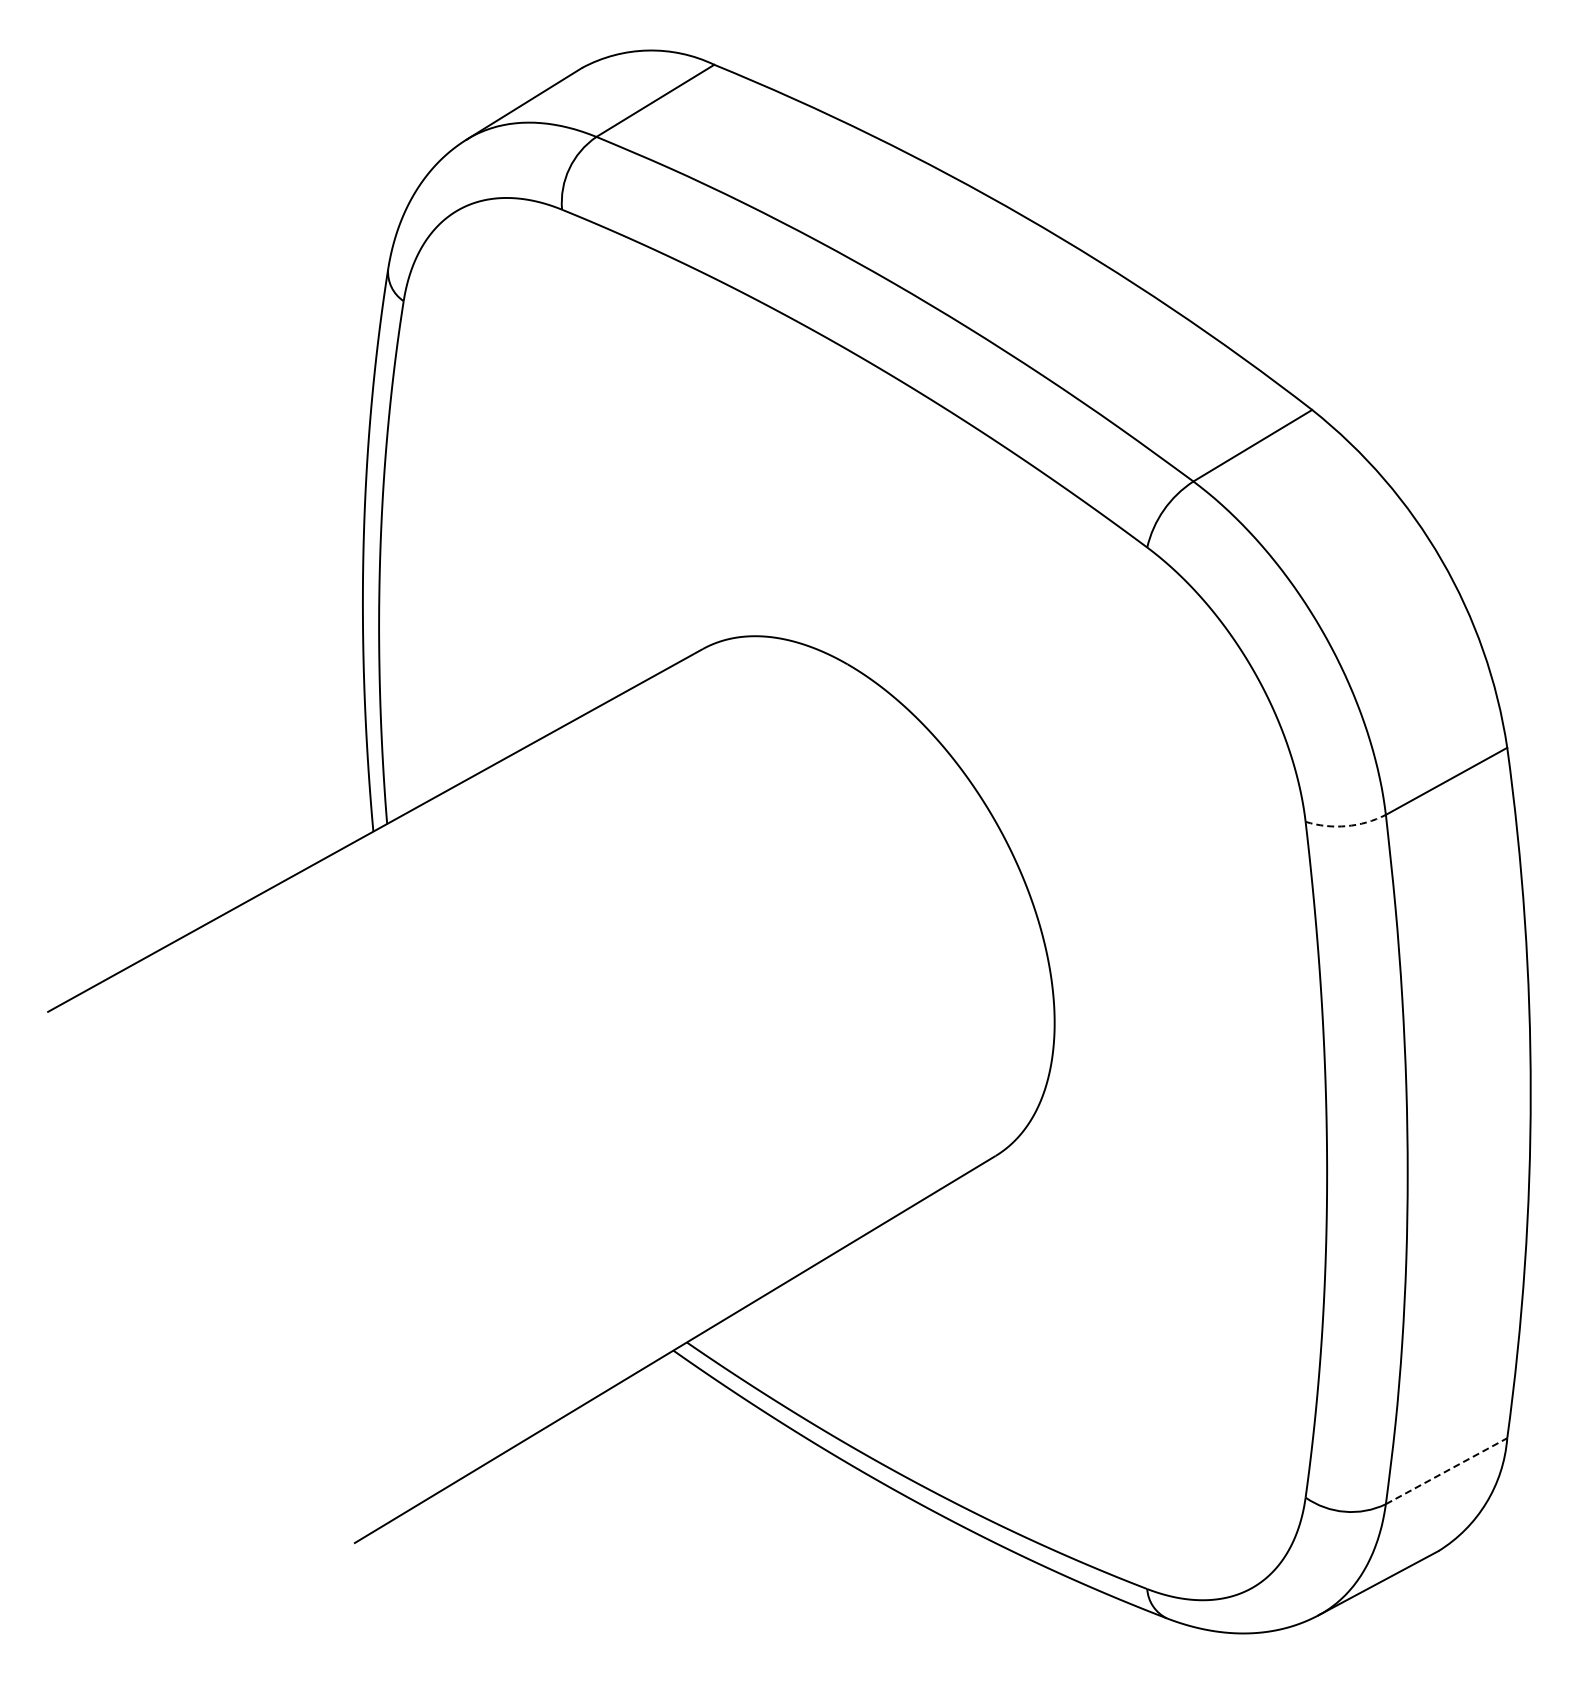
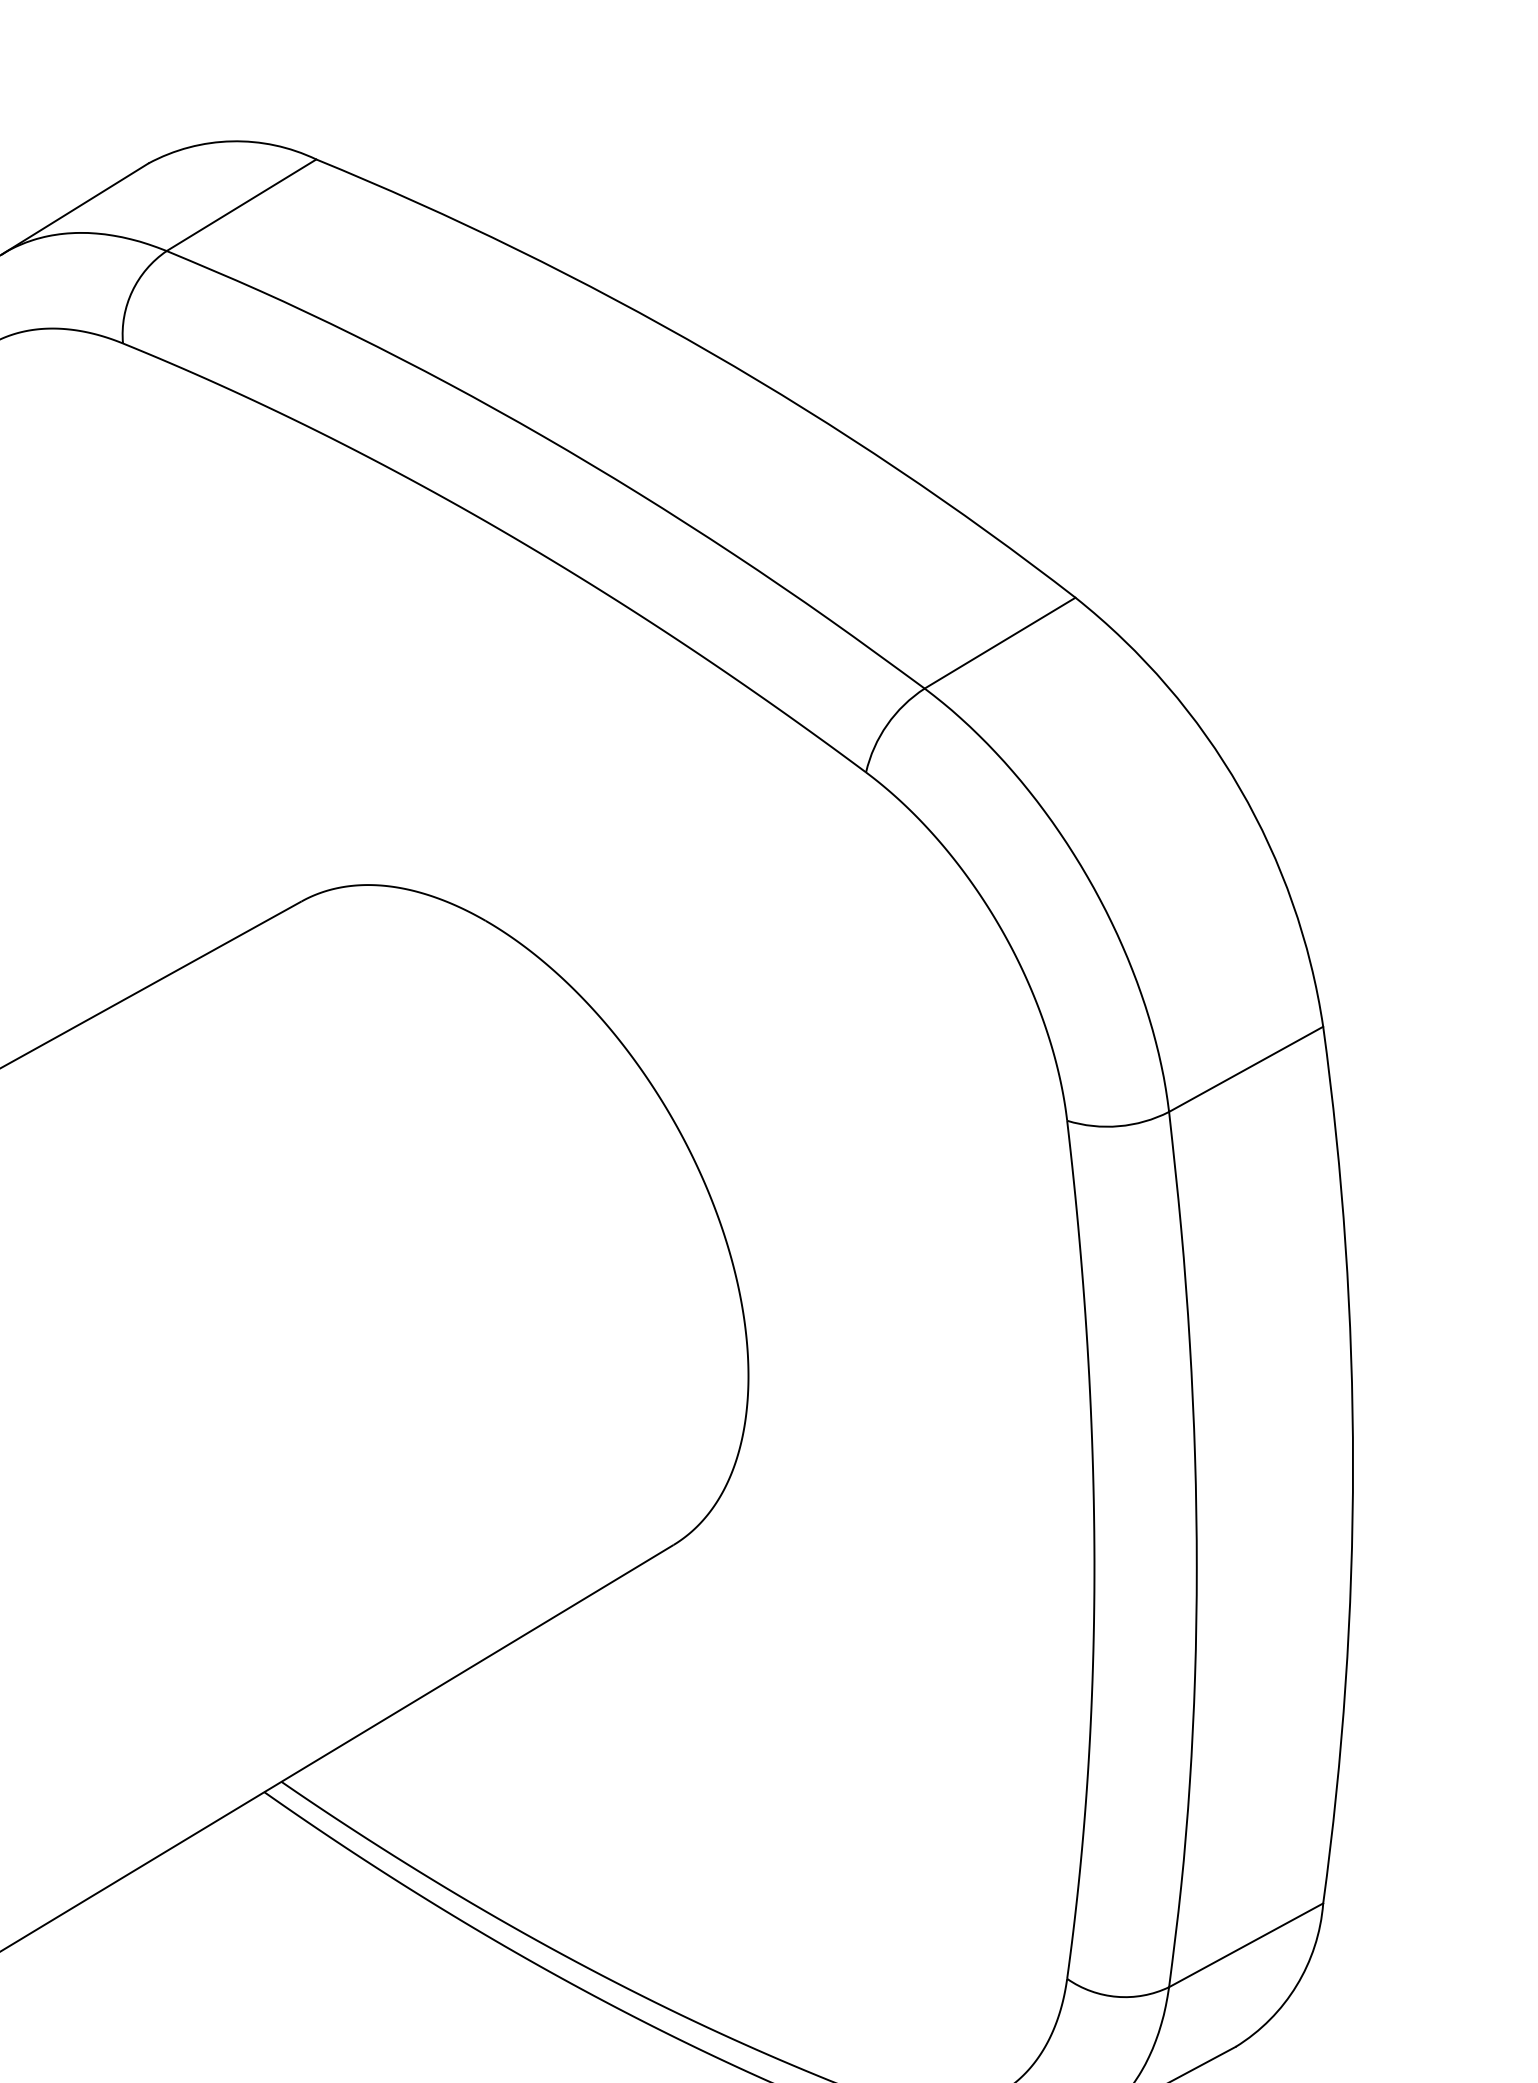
arc: (1346, 826) -> (1119, 1126), dashed -> solid
line: (1447, 1470) -> (1247, 1944), dashed -> solid

